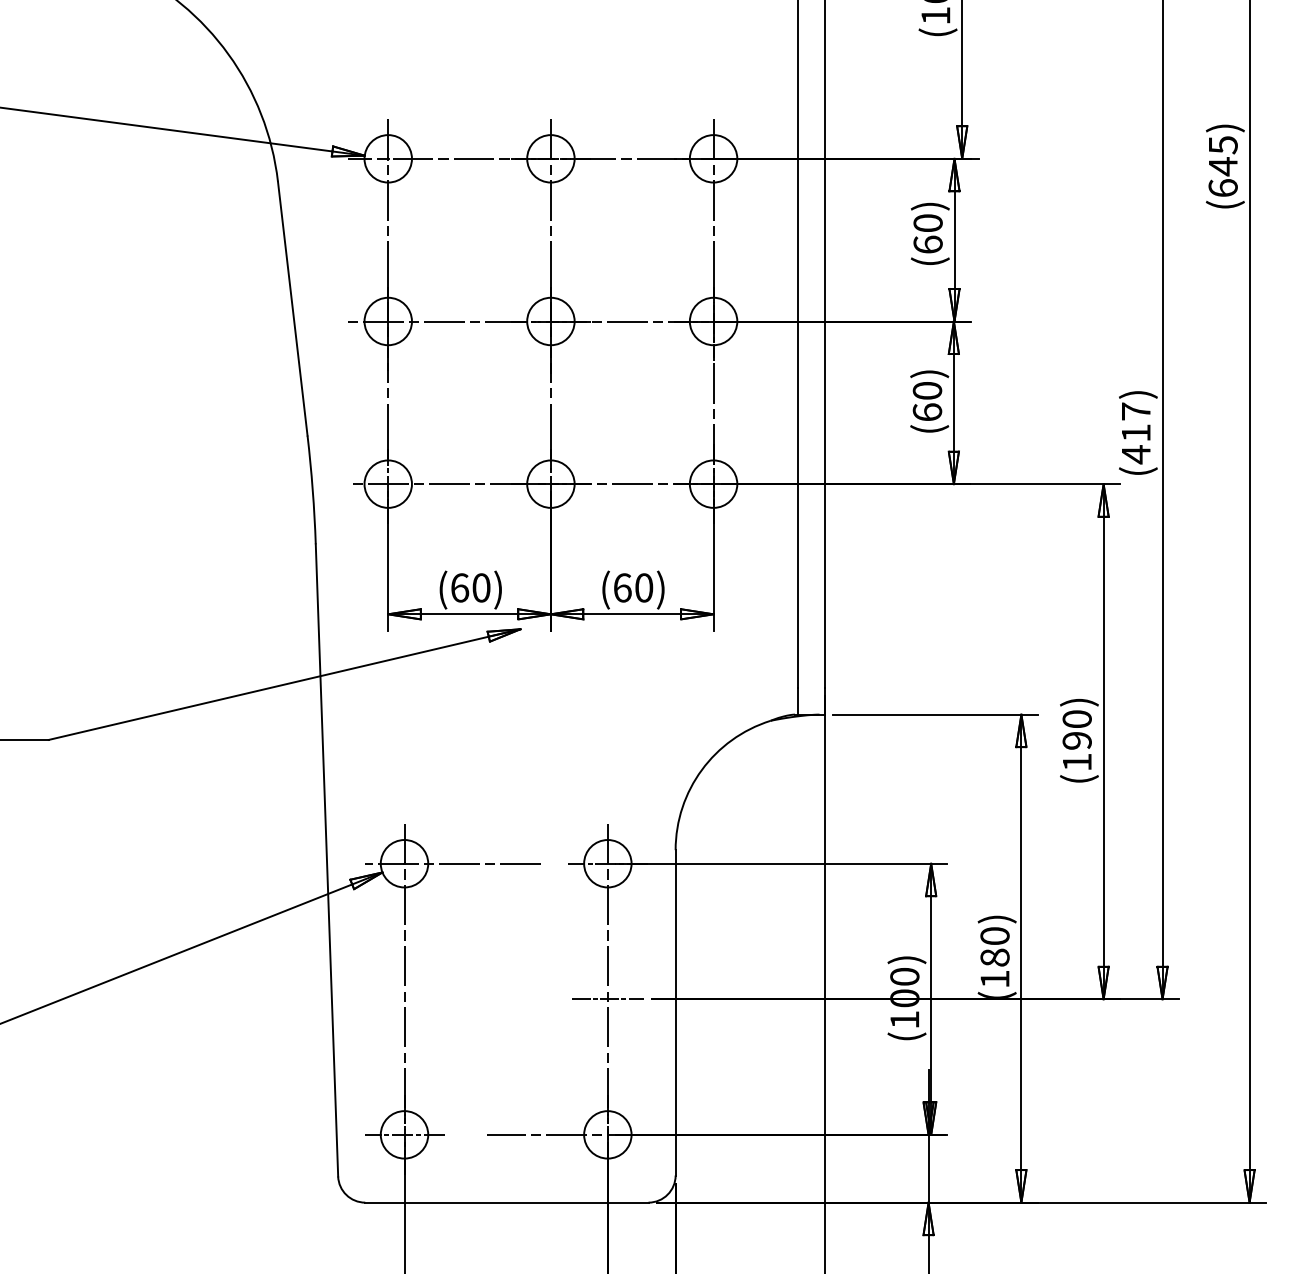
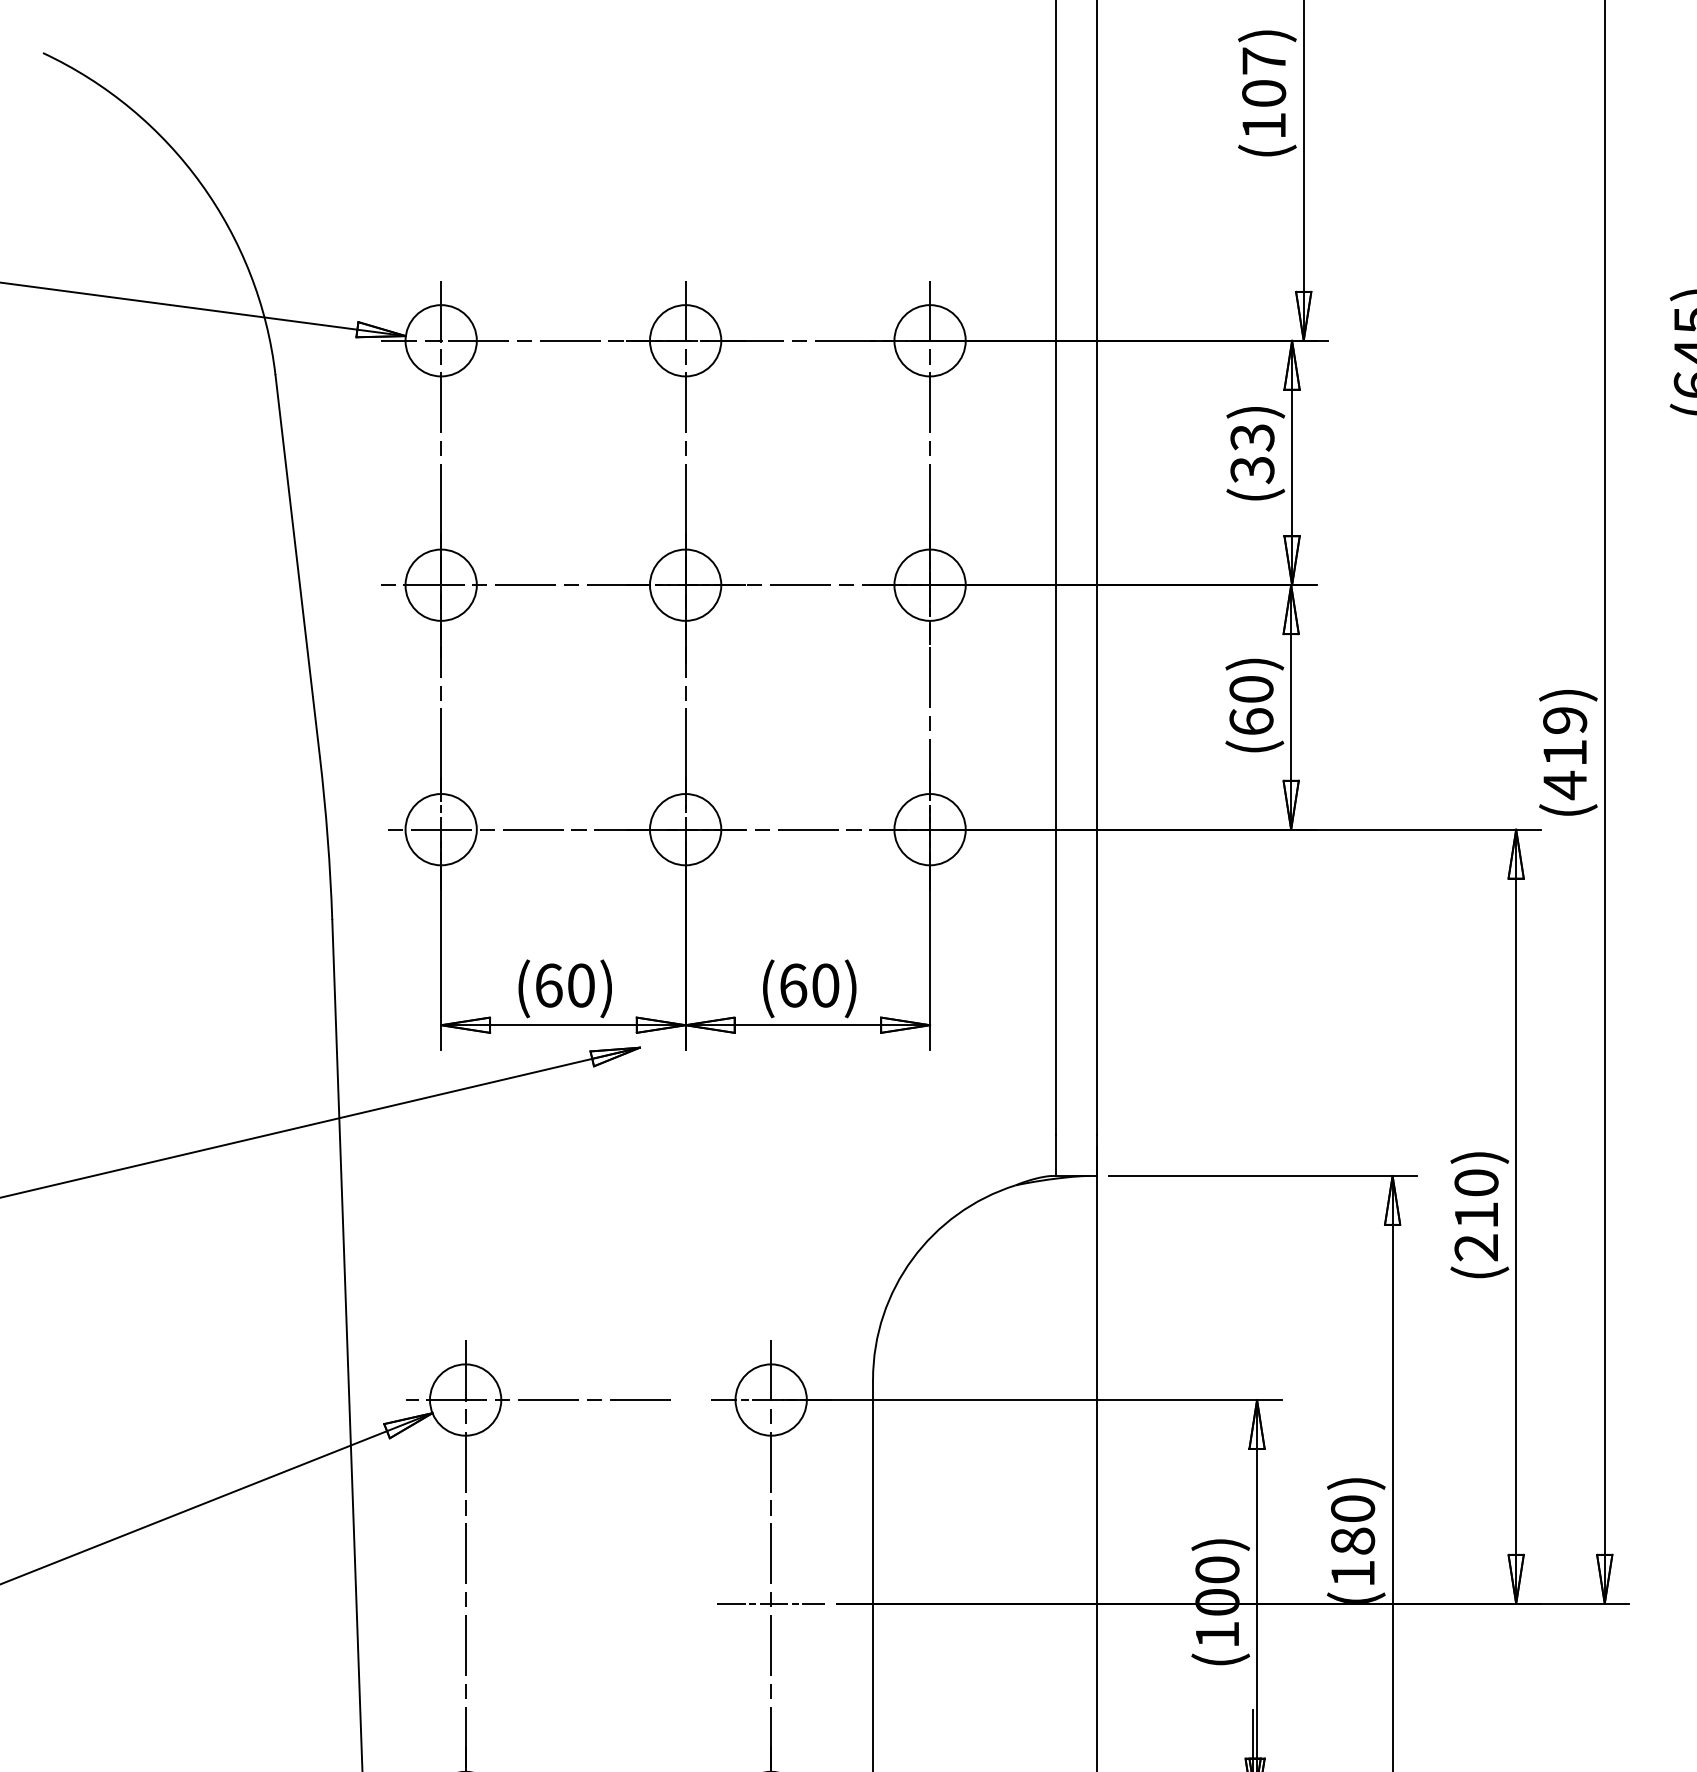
text: (927, 234) -> (1251, 454), (60) -> (33)
text: (1135, 411) -> (1564, 720), (417) -> (419)
text: (1076, 751) -> (1475, 1231), (190) -> (210)

